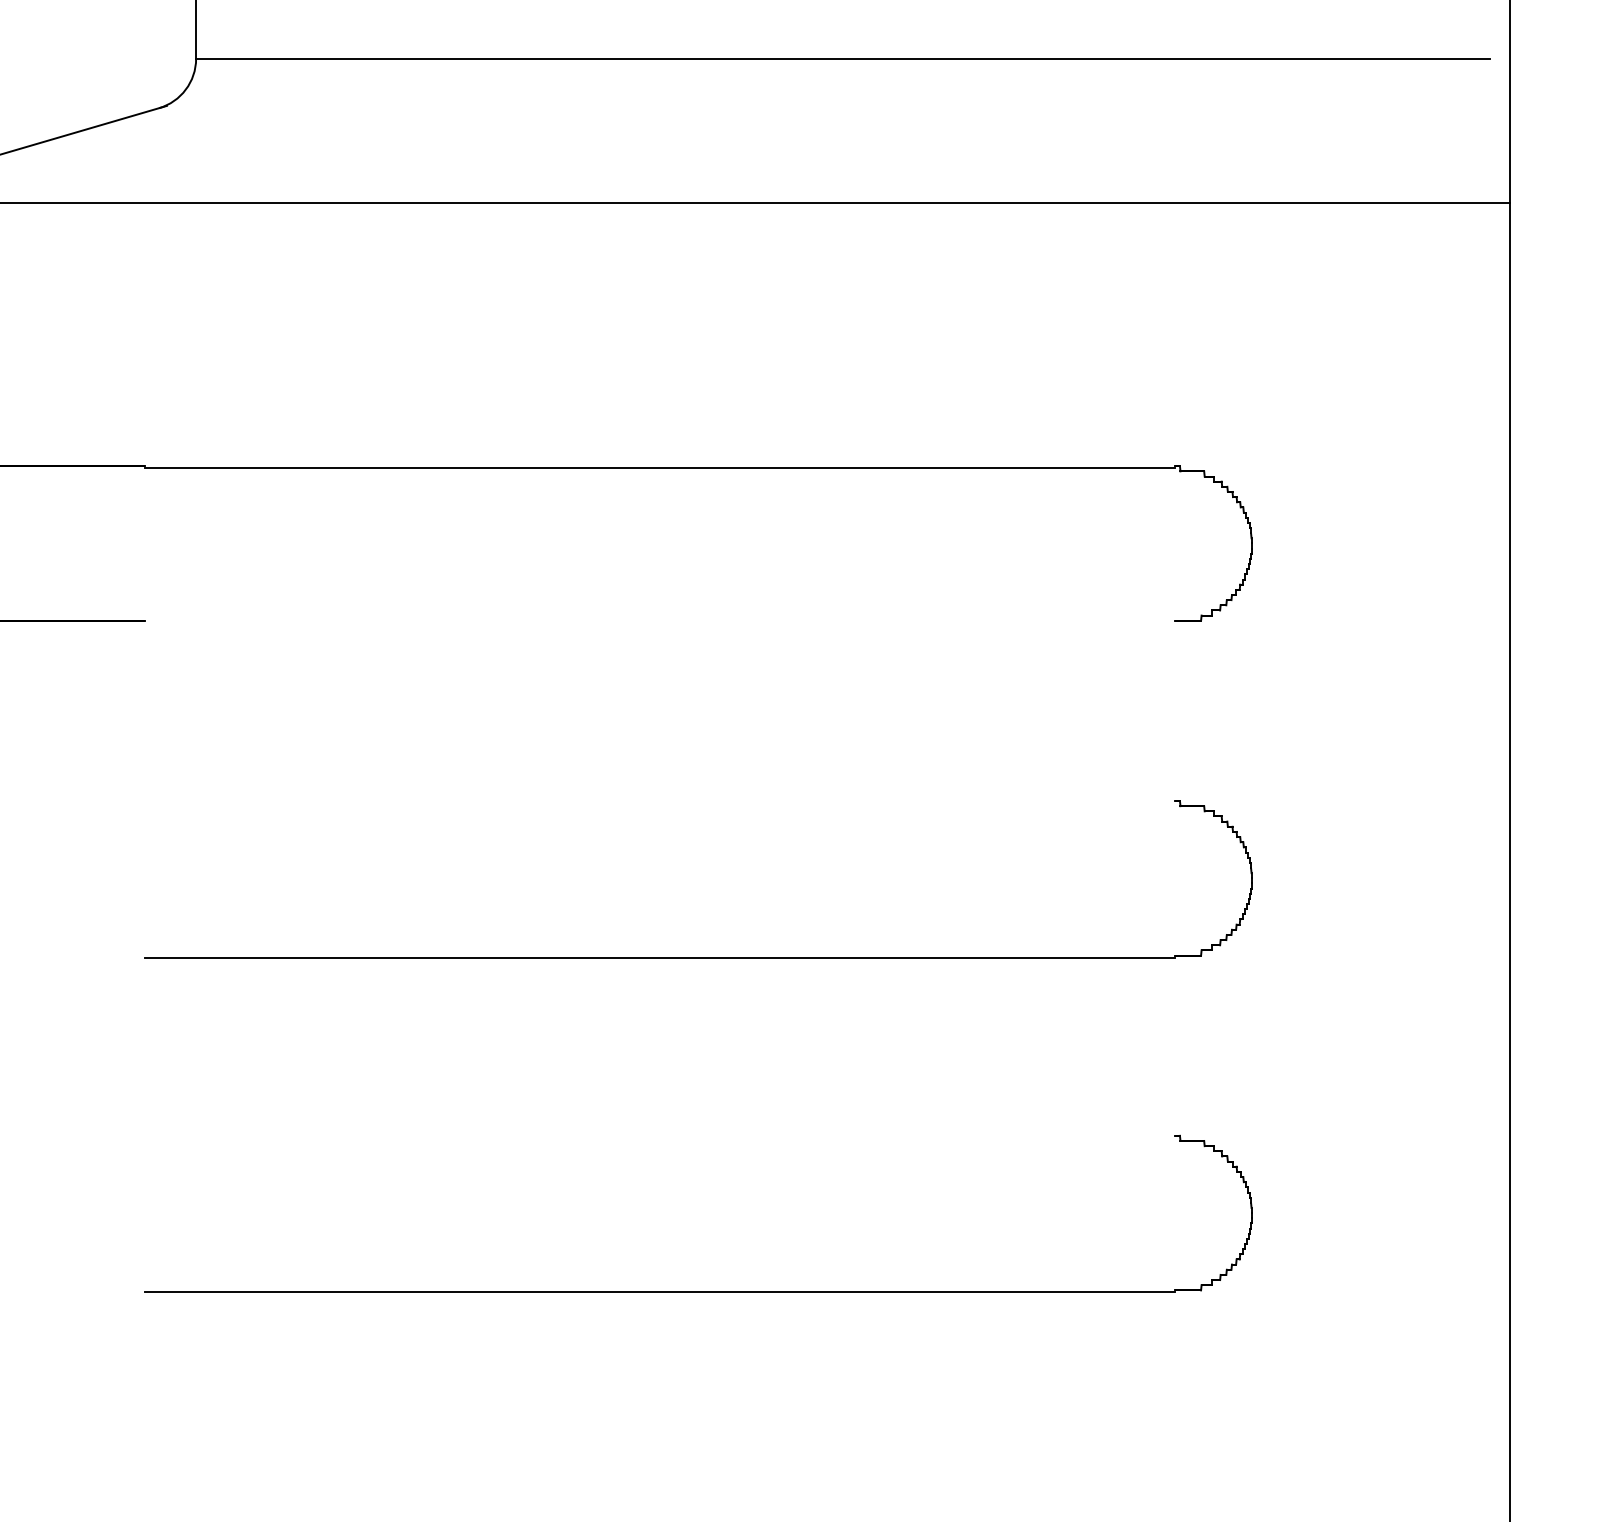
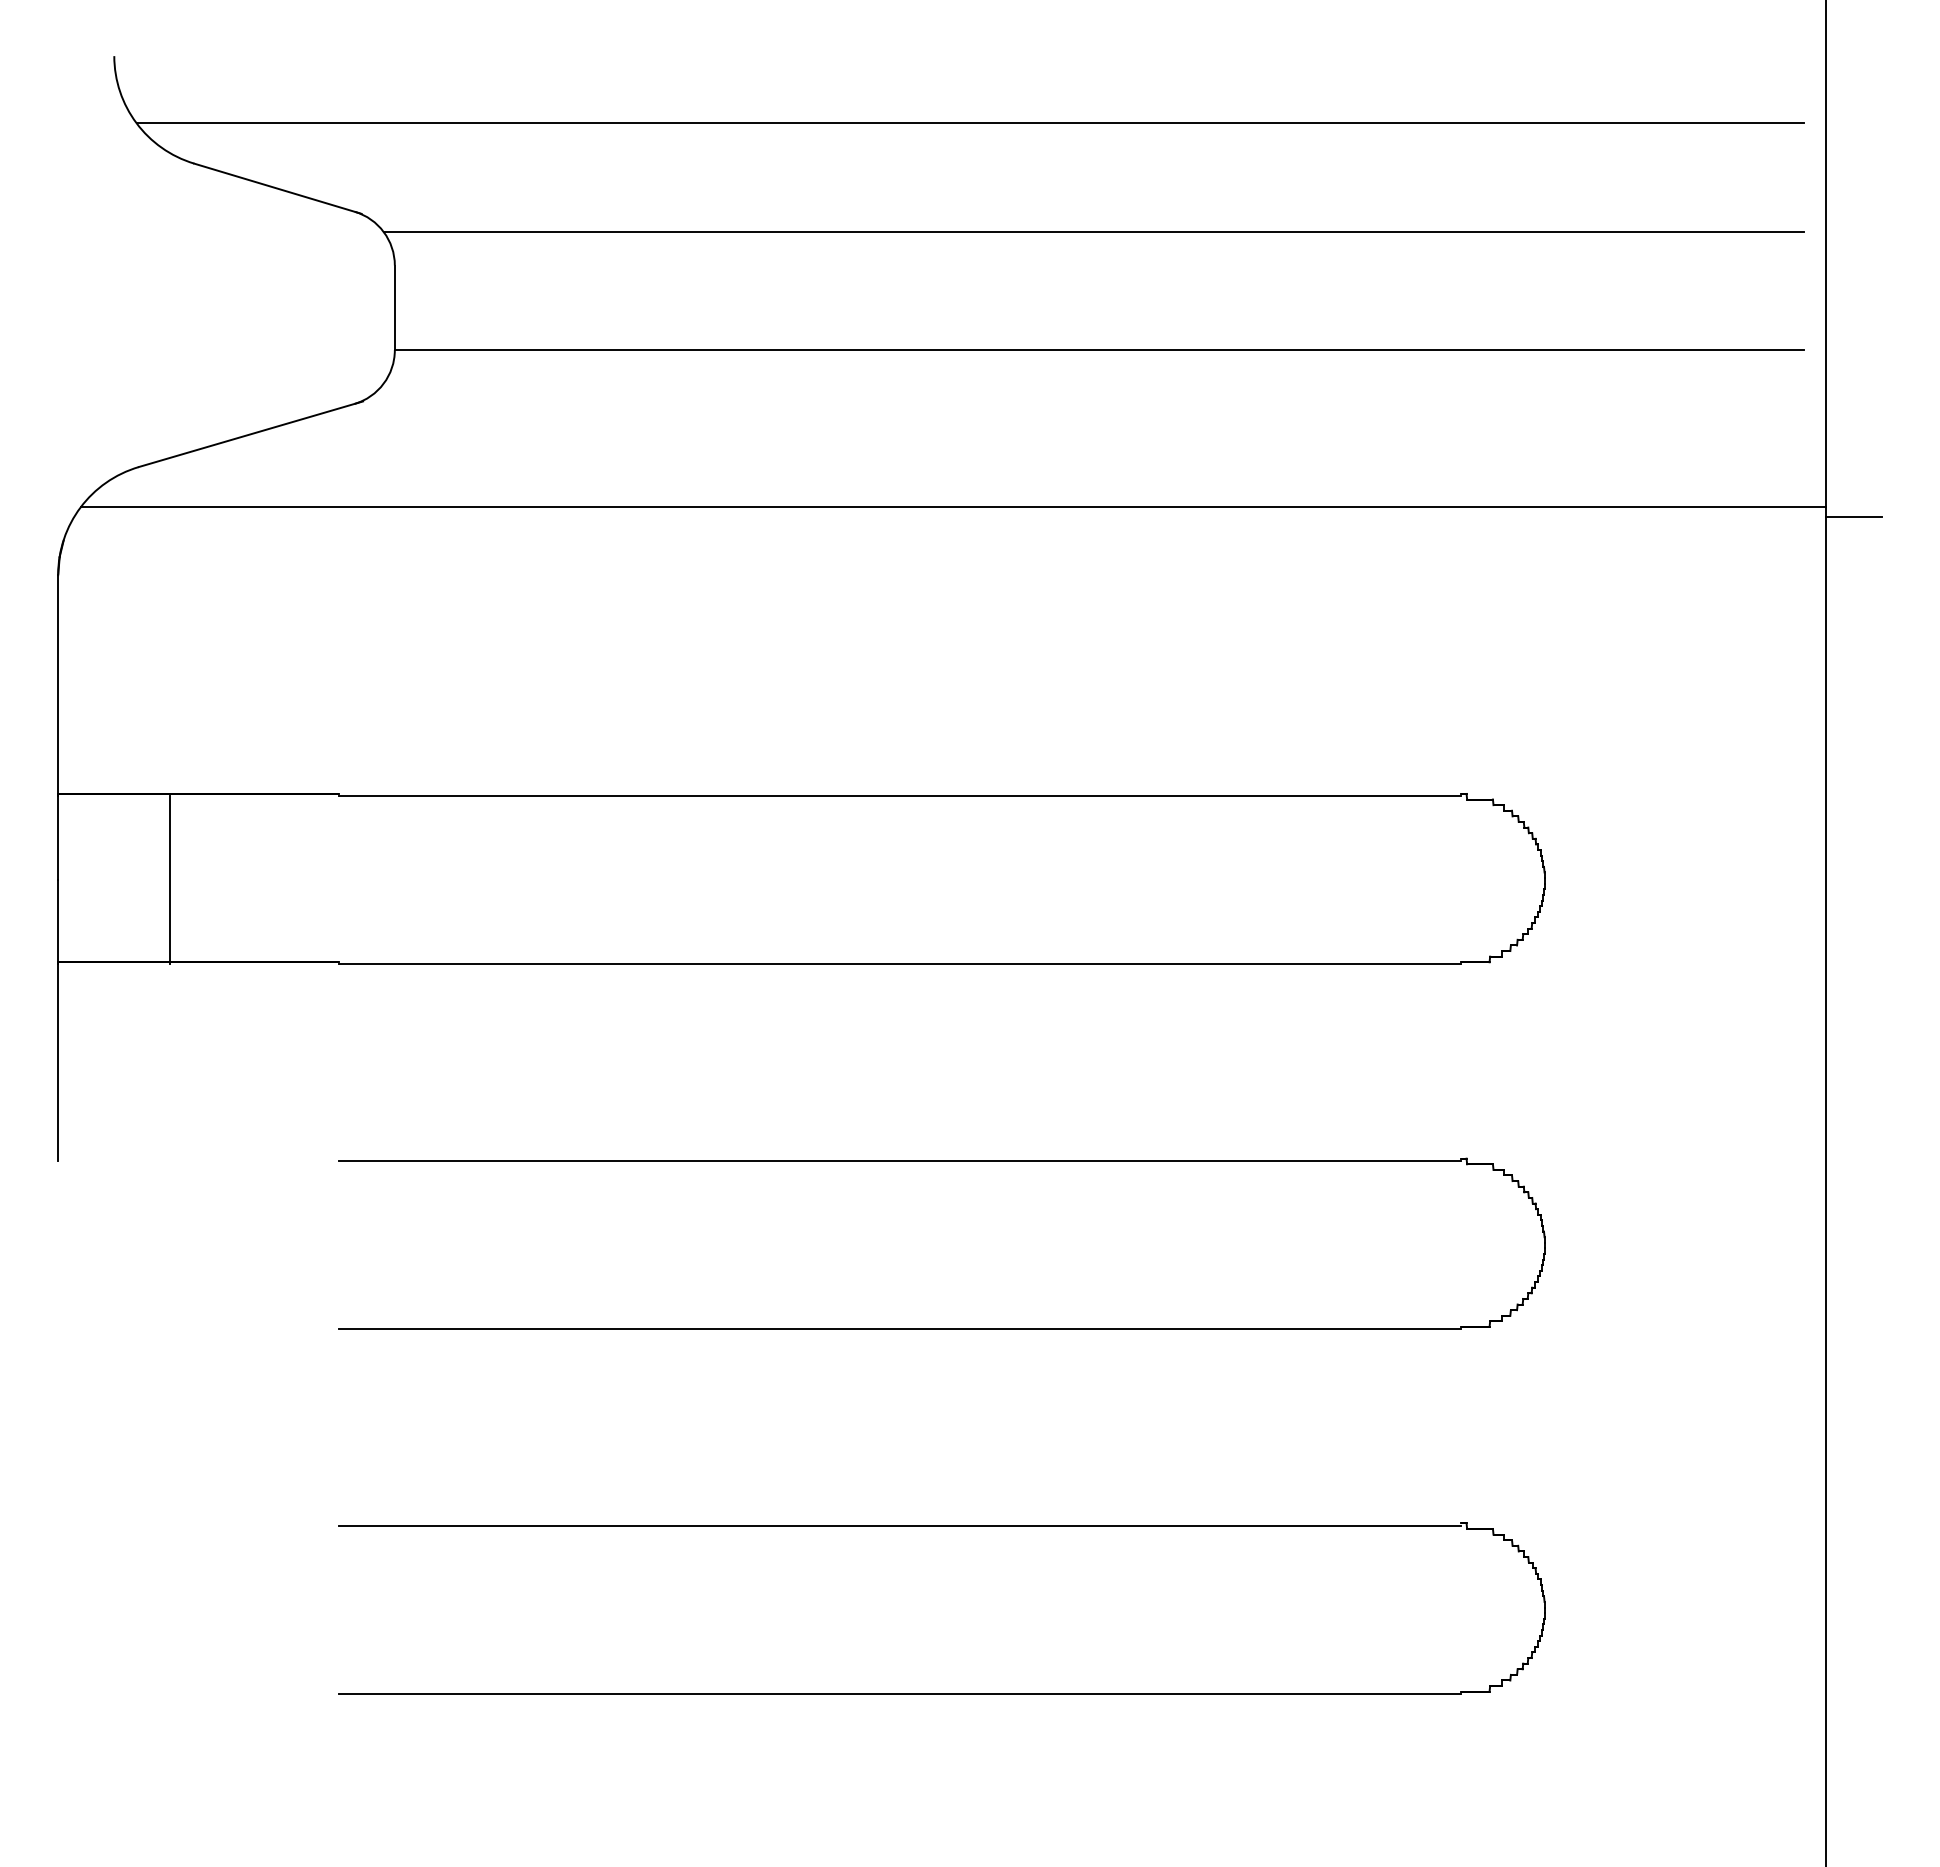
line: (1535, 212) -> (1853, 517), added
line: (659, 622) -> (899, 964), added
line: (659, 802) -> (899, 1160), added
line: (659, 1137) -> (899, 1525), added

